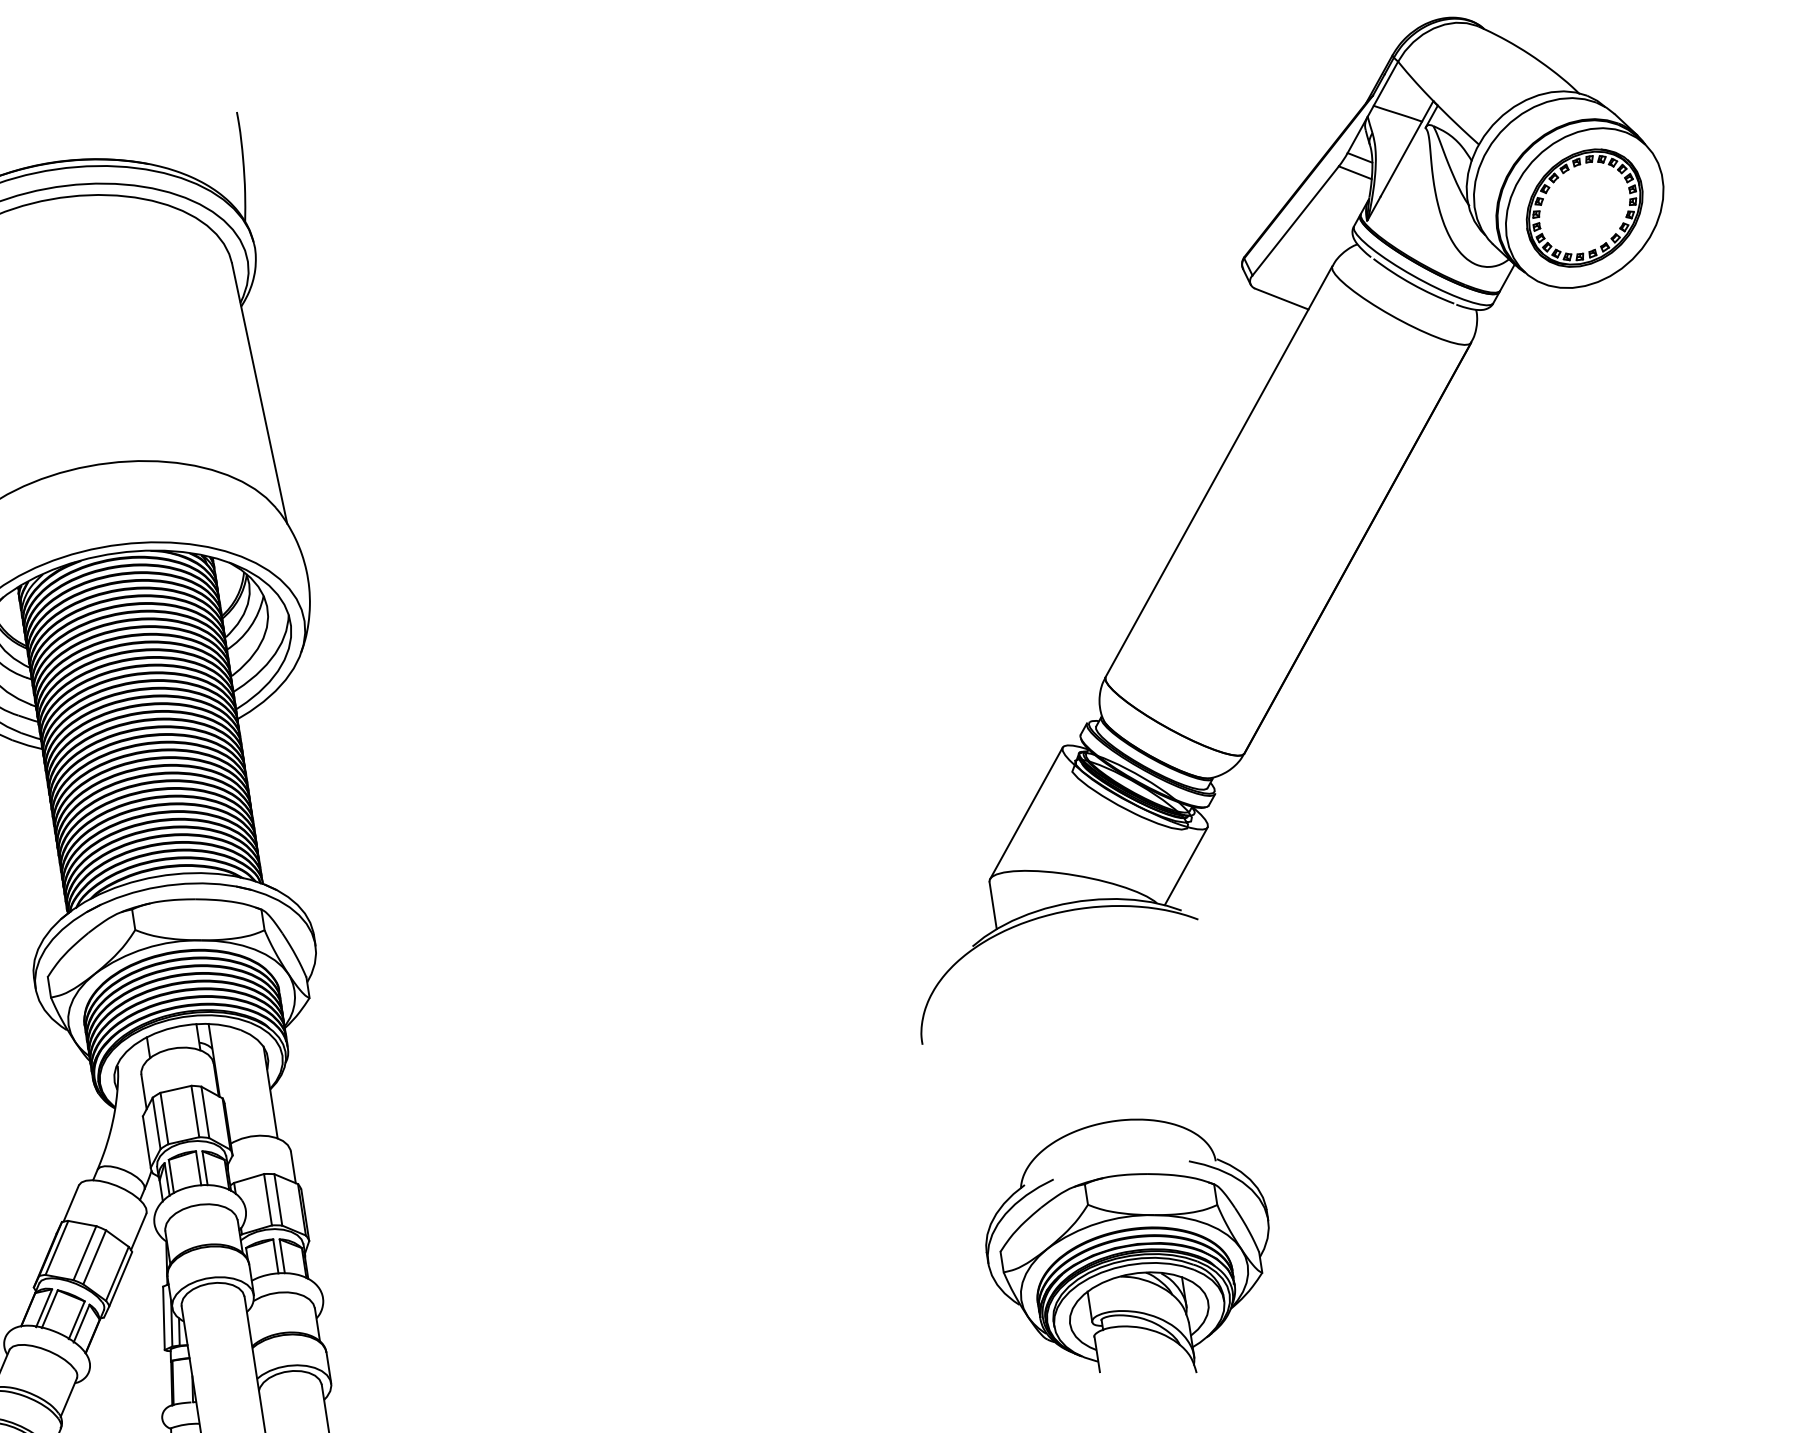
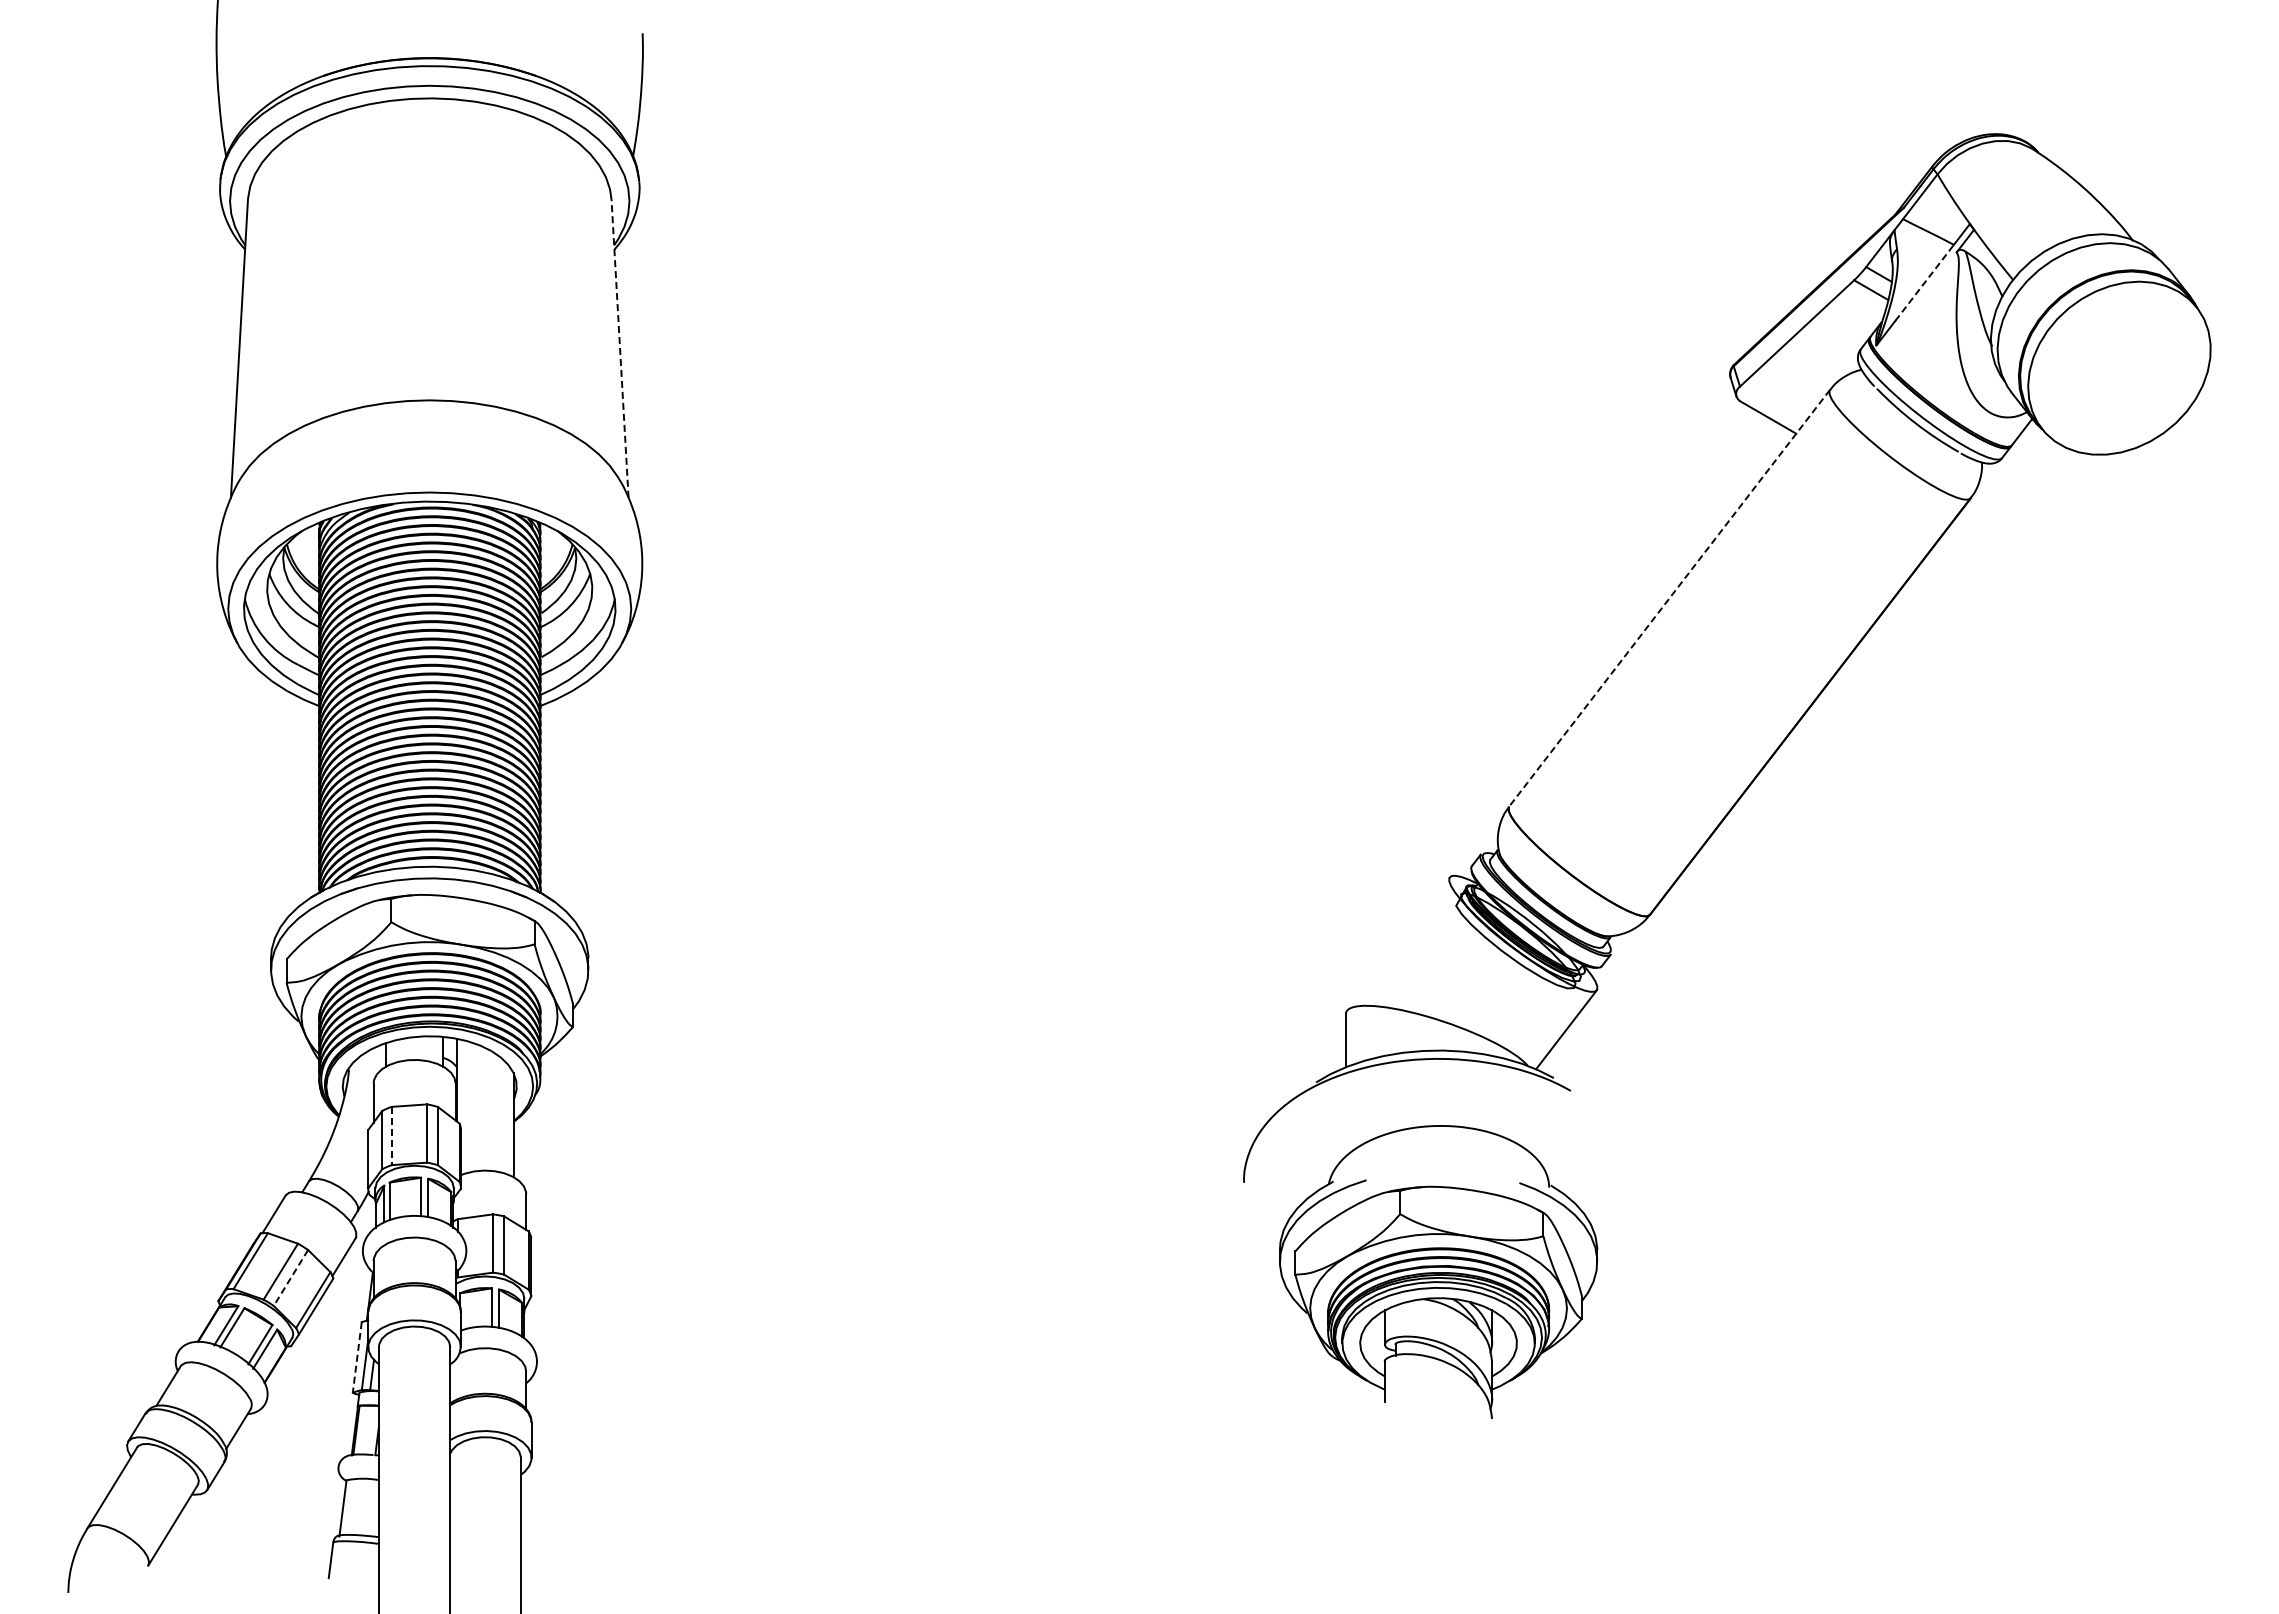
line: (1401, 158) -> (1924, 282), solid -> dashed
part: (1584, 207) -> (2119, 367), removed
line: (259, 393) -> (620, 348), solid -> dashed
line: (1218, 471) -> (1669, 598), solid -> dashed
line: (1026, 812) -> (1398, 943), removed
line: (164, 1118) -> (391, 1136), solid -> dashed
part: (1129, 1250) -> (1438, 1271), moved
line: (94, 1257) -> (290, 1278), solid -> dashed
line: (164, 1318) -> (357, 1357), solid -> dashed

